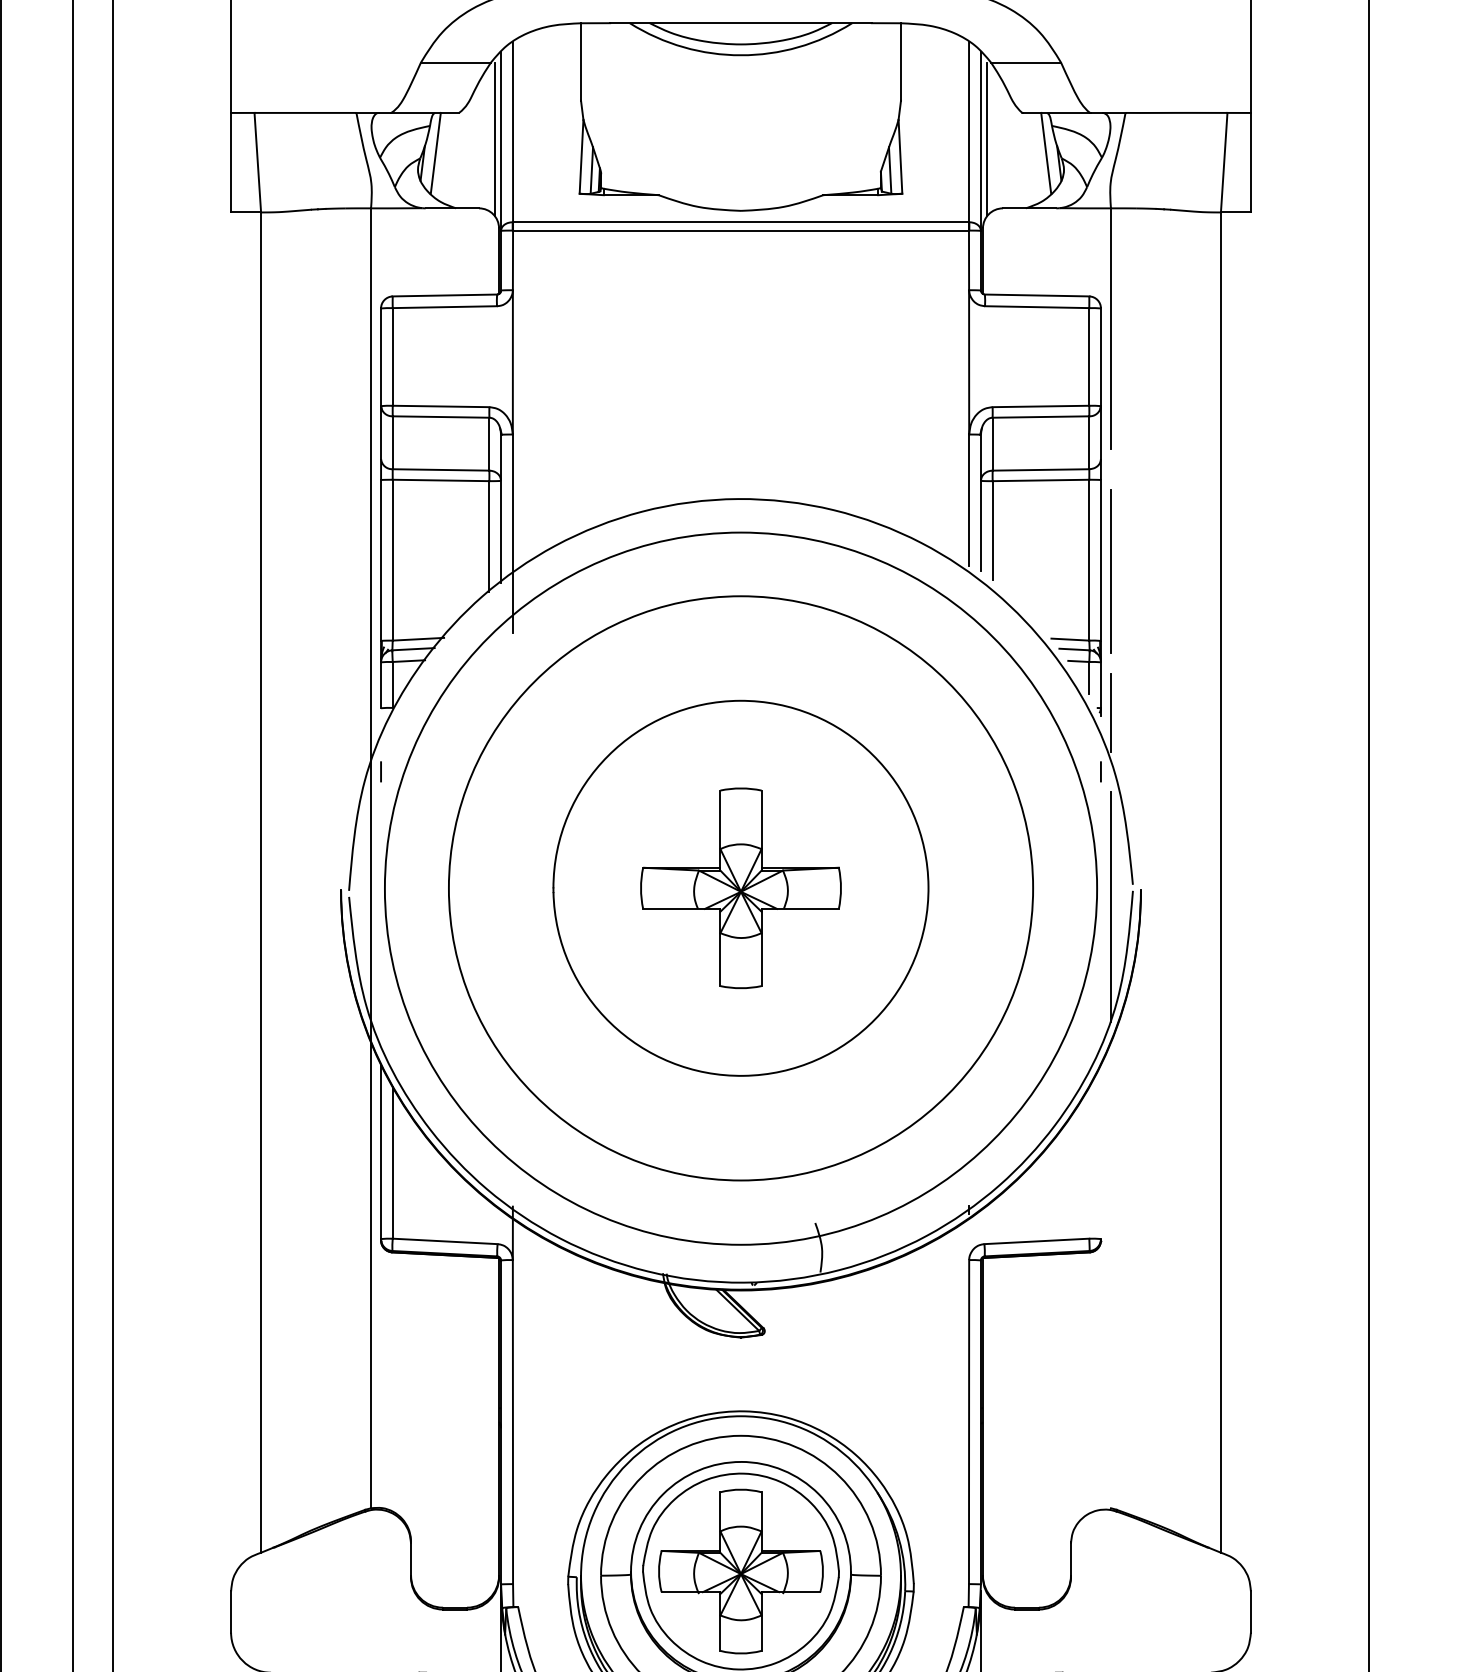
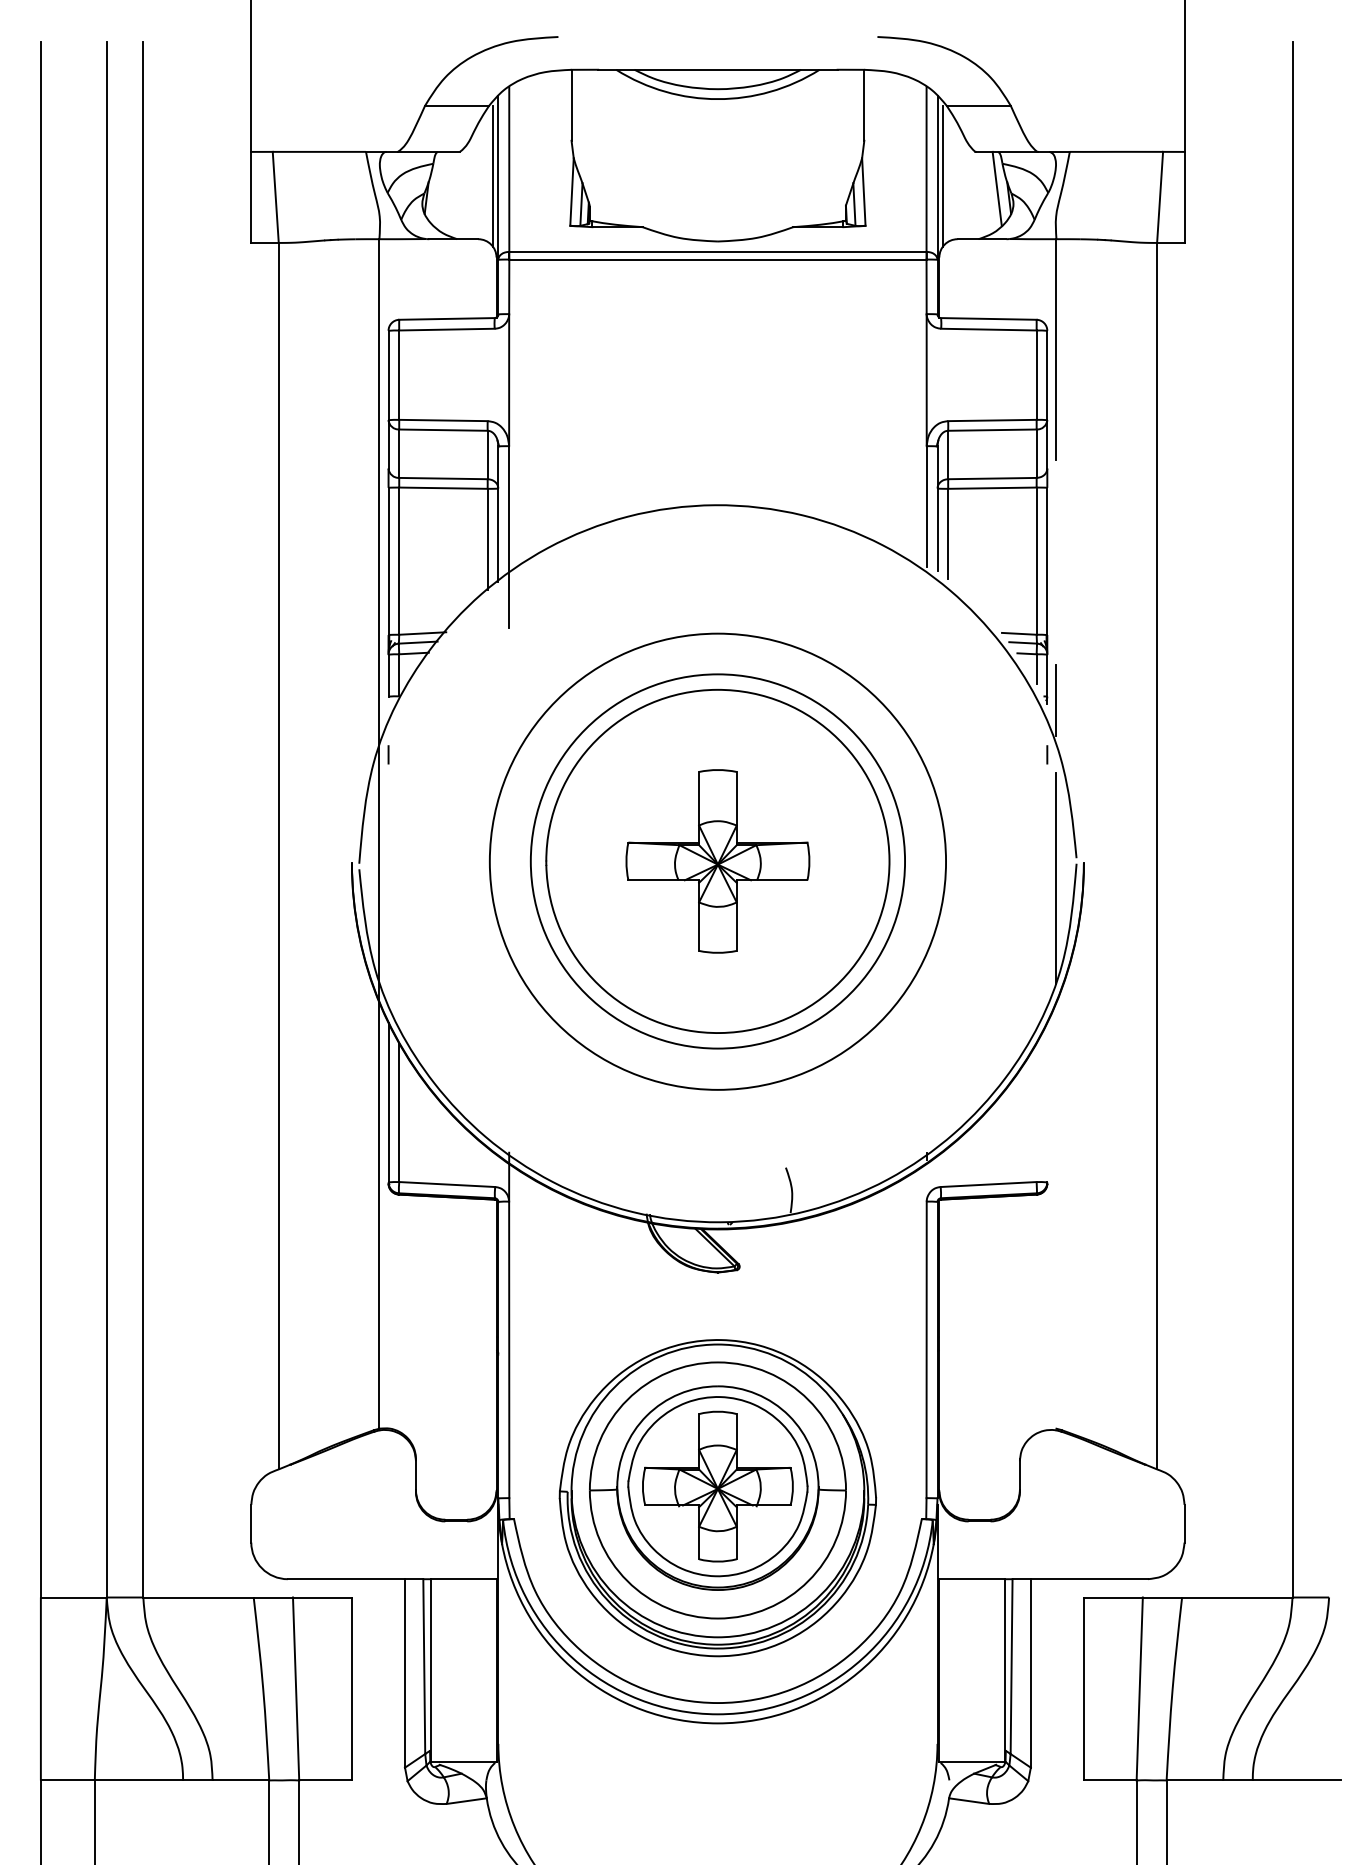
line: (435, 152) -> (438, 188), removed
line: (1110, 571) -> (1056, 571), removed
circle: (740, 888) -> (717, 861), size x0.7
circle: (740, 888) -> (717, 861), size x0.7

